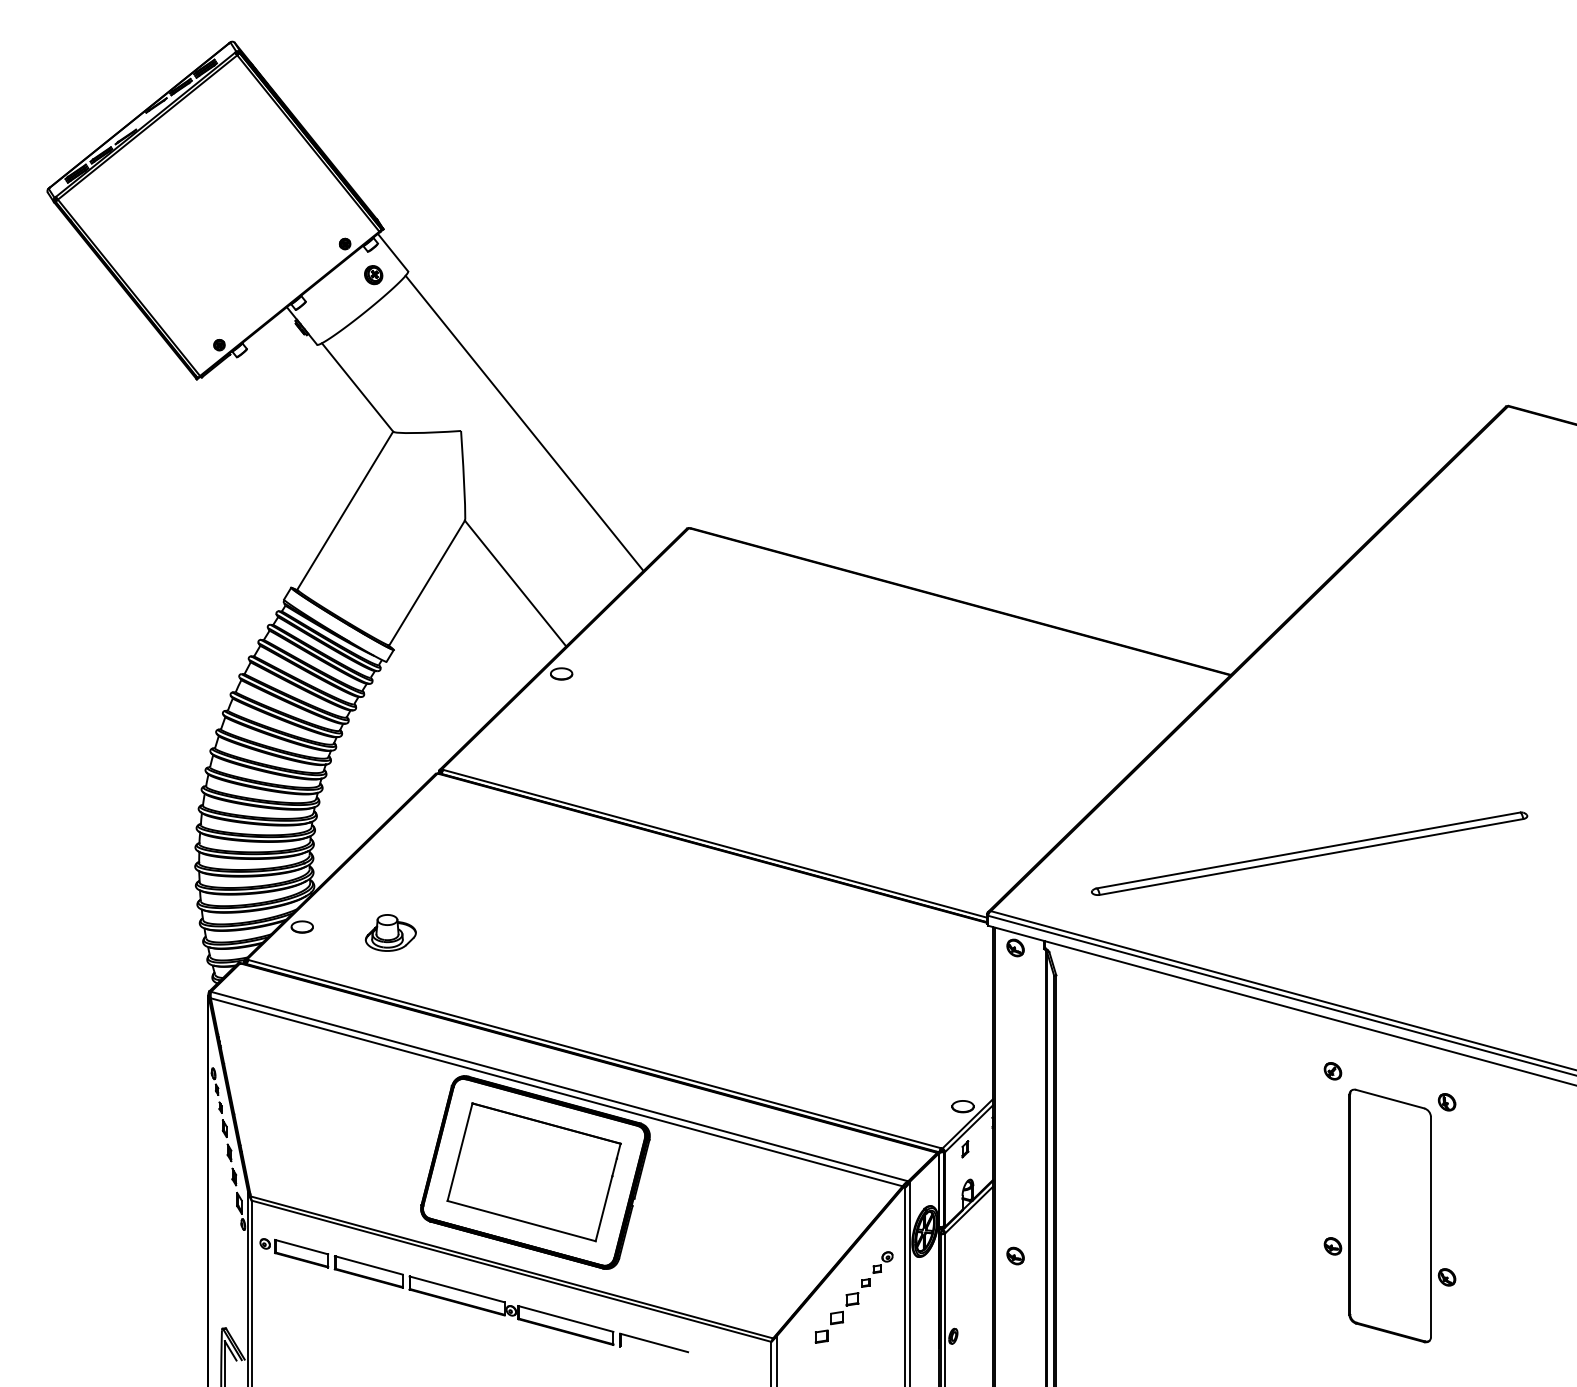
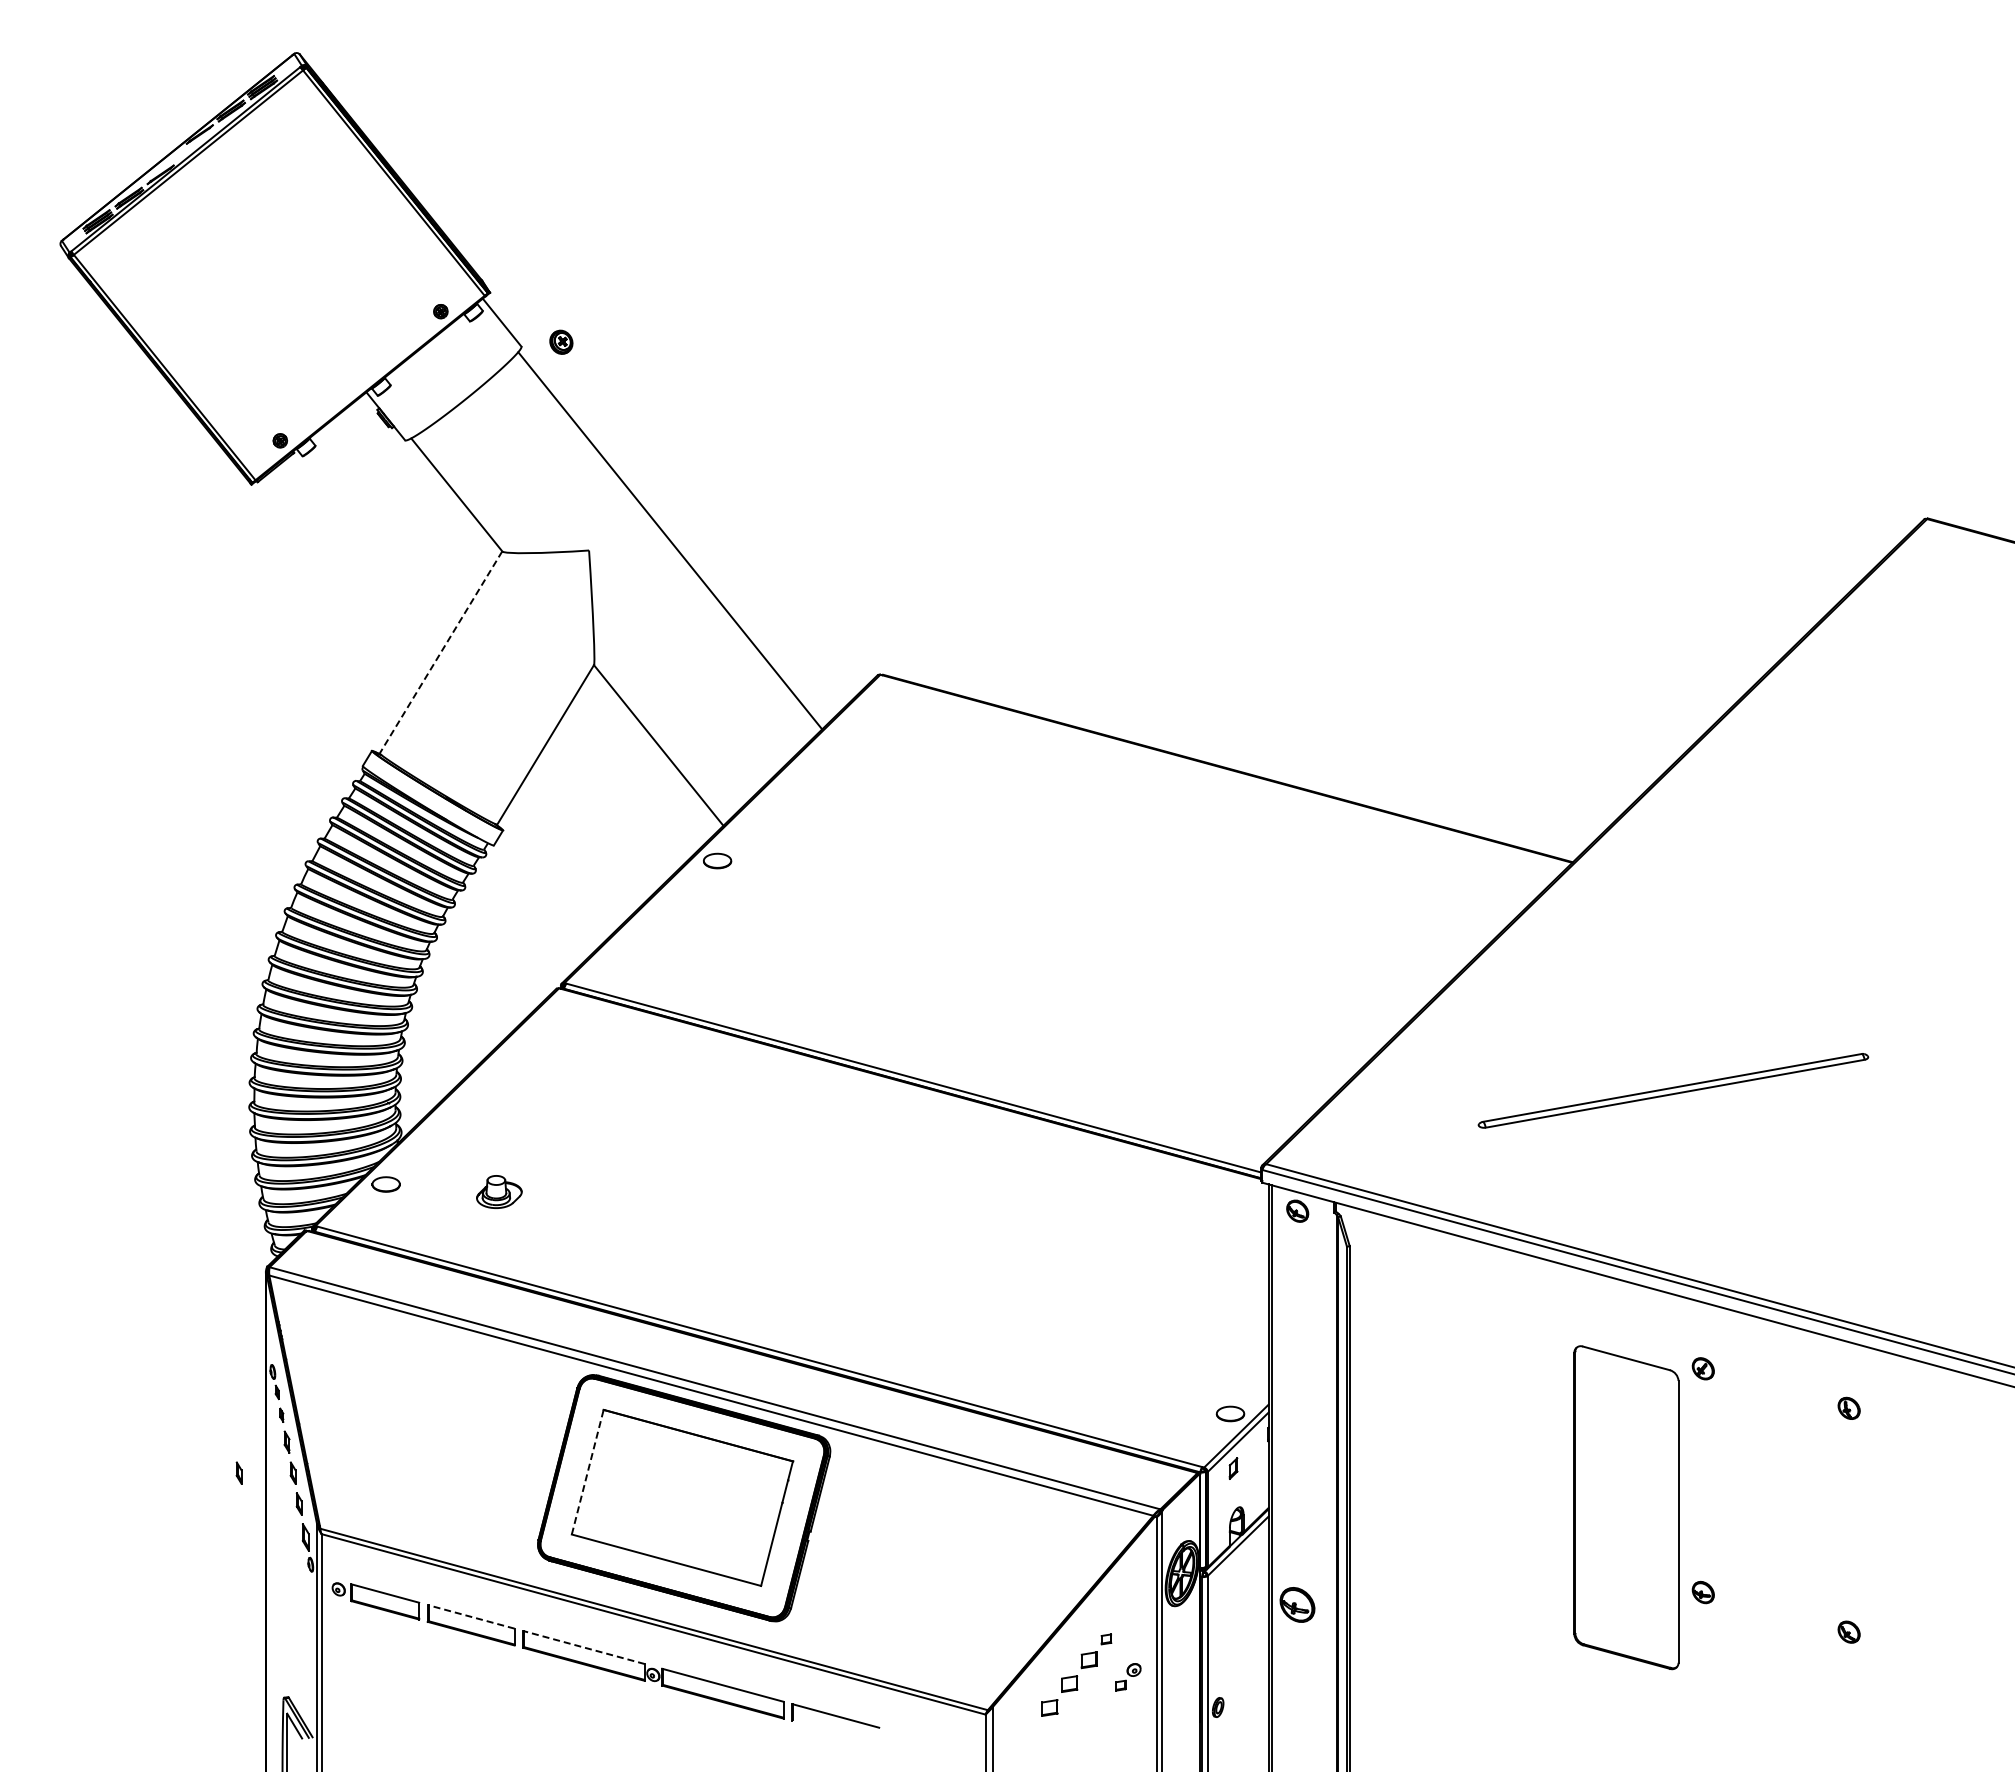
part: (373, 274) -> (561, 341), moved
line: (344, 510) -> (440, 652), solid -> dashed
part: (1309, 853) -> (1673, 1090), size x0.7
part: (390, 932) -> (499, 1191), size x0.7
line: (459, 1151) -> (587, 1471), solid -> dashed
part: (186, 1152) -> (238, 1472), added
part: (1390, 1215) -> (1626, 1507), moved
part: (1015, 1255) -> (1297, 1604), size x1.6
part: (883, 1262) -> (1128, 1677), moved
line: (369, 1265) -> (471, 1616), solid -> dashed
line: (457, 1289) -> (584, 1647), solid -> dashed

